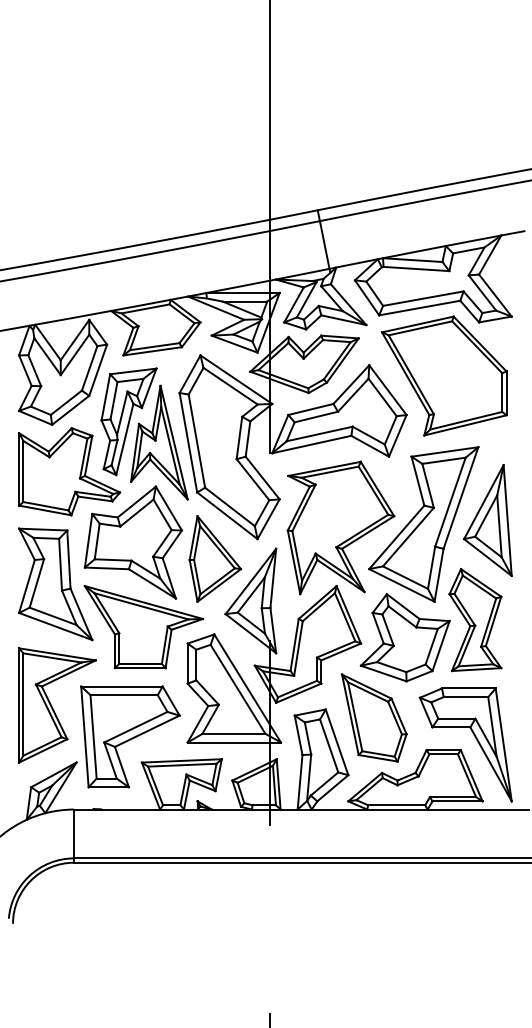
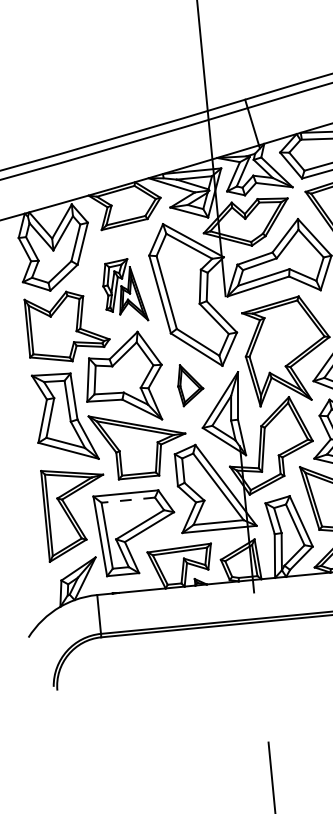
part: (144, 433) -> (124, 290), size x0.6
part: (215, 558) -> (190, 384), size x0.6
line: (124, 695) -> (128, 500), solid -> dashed

